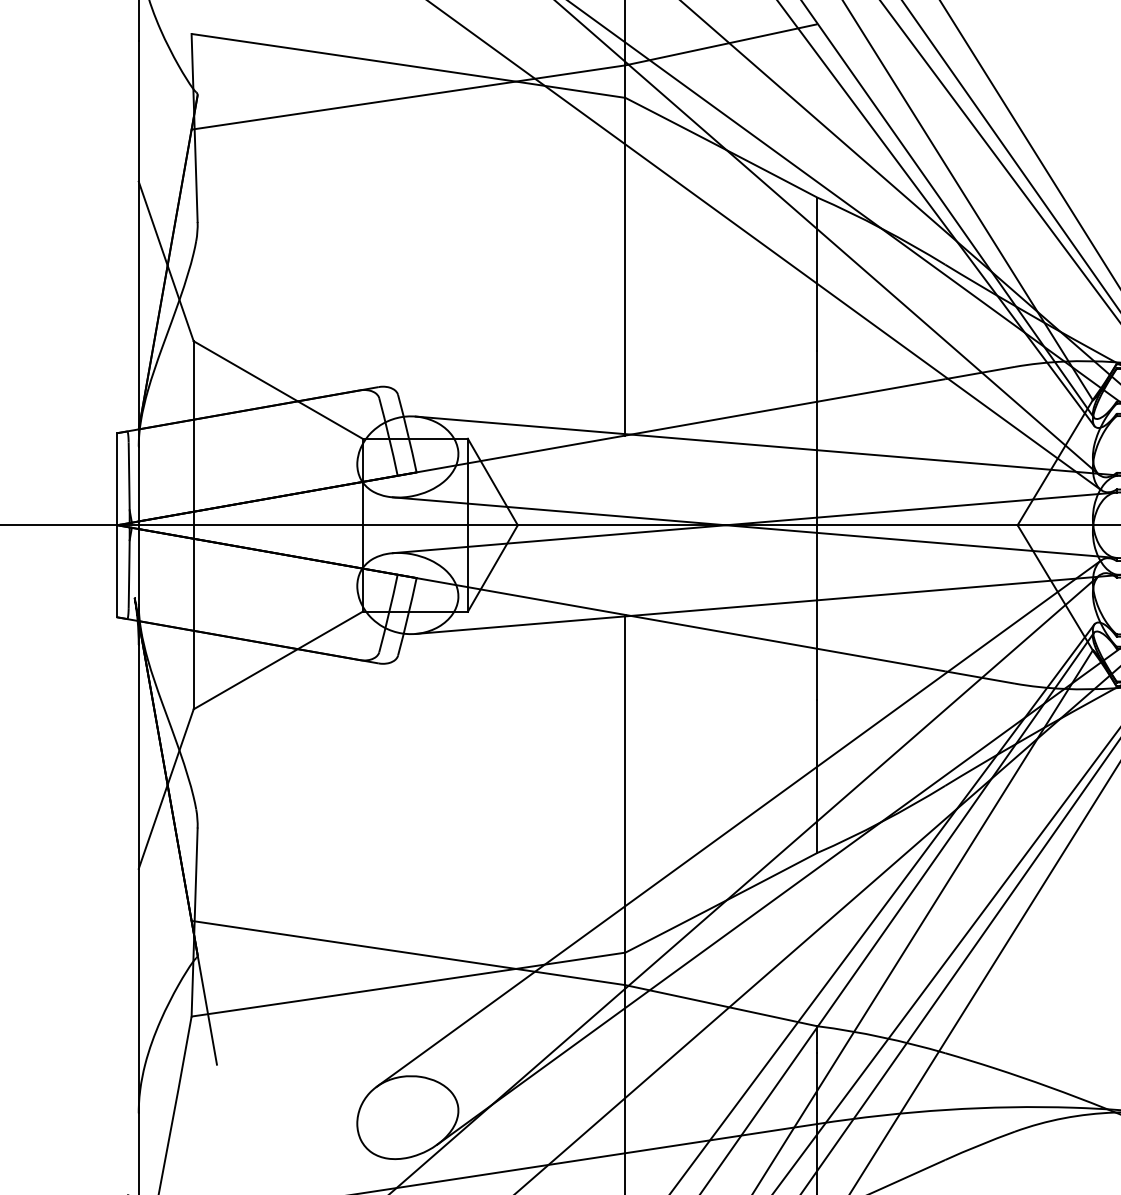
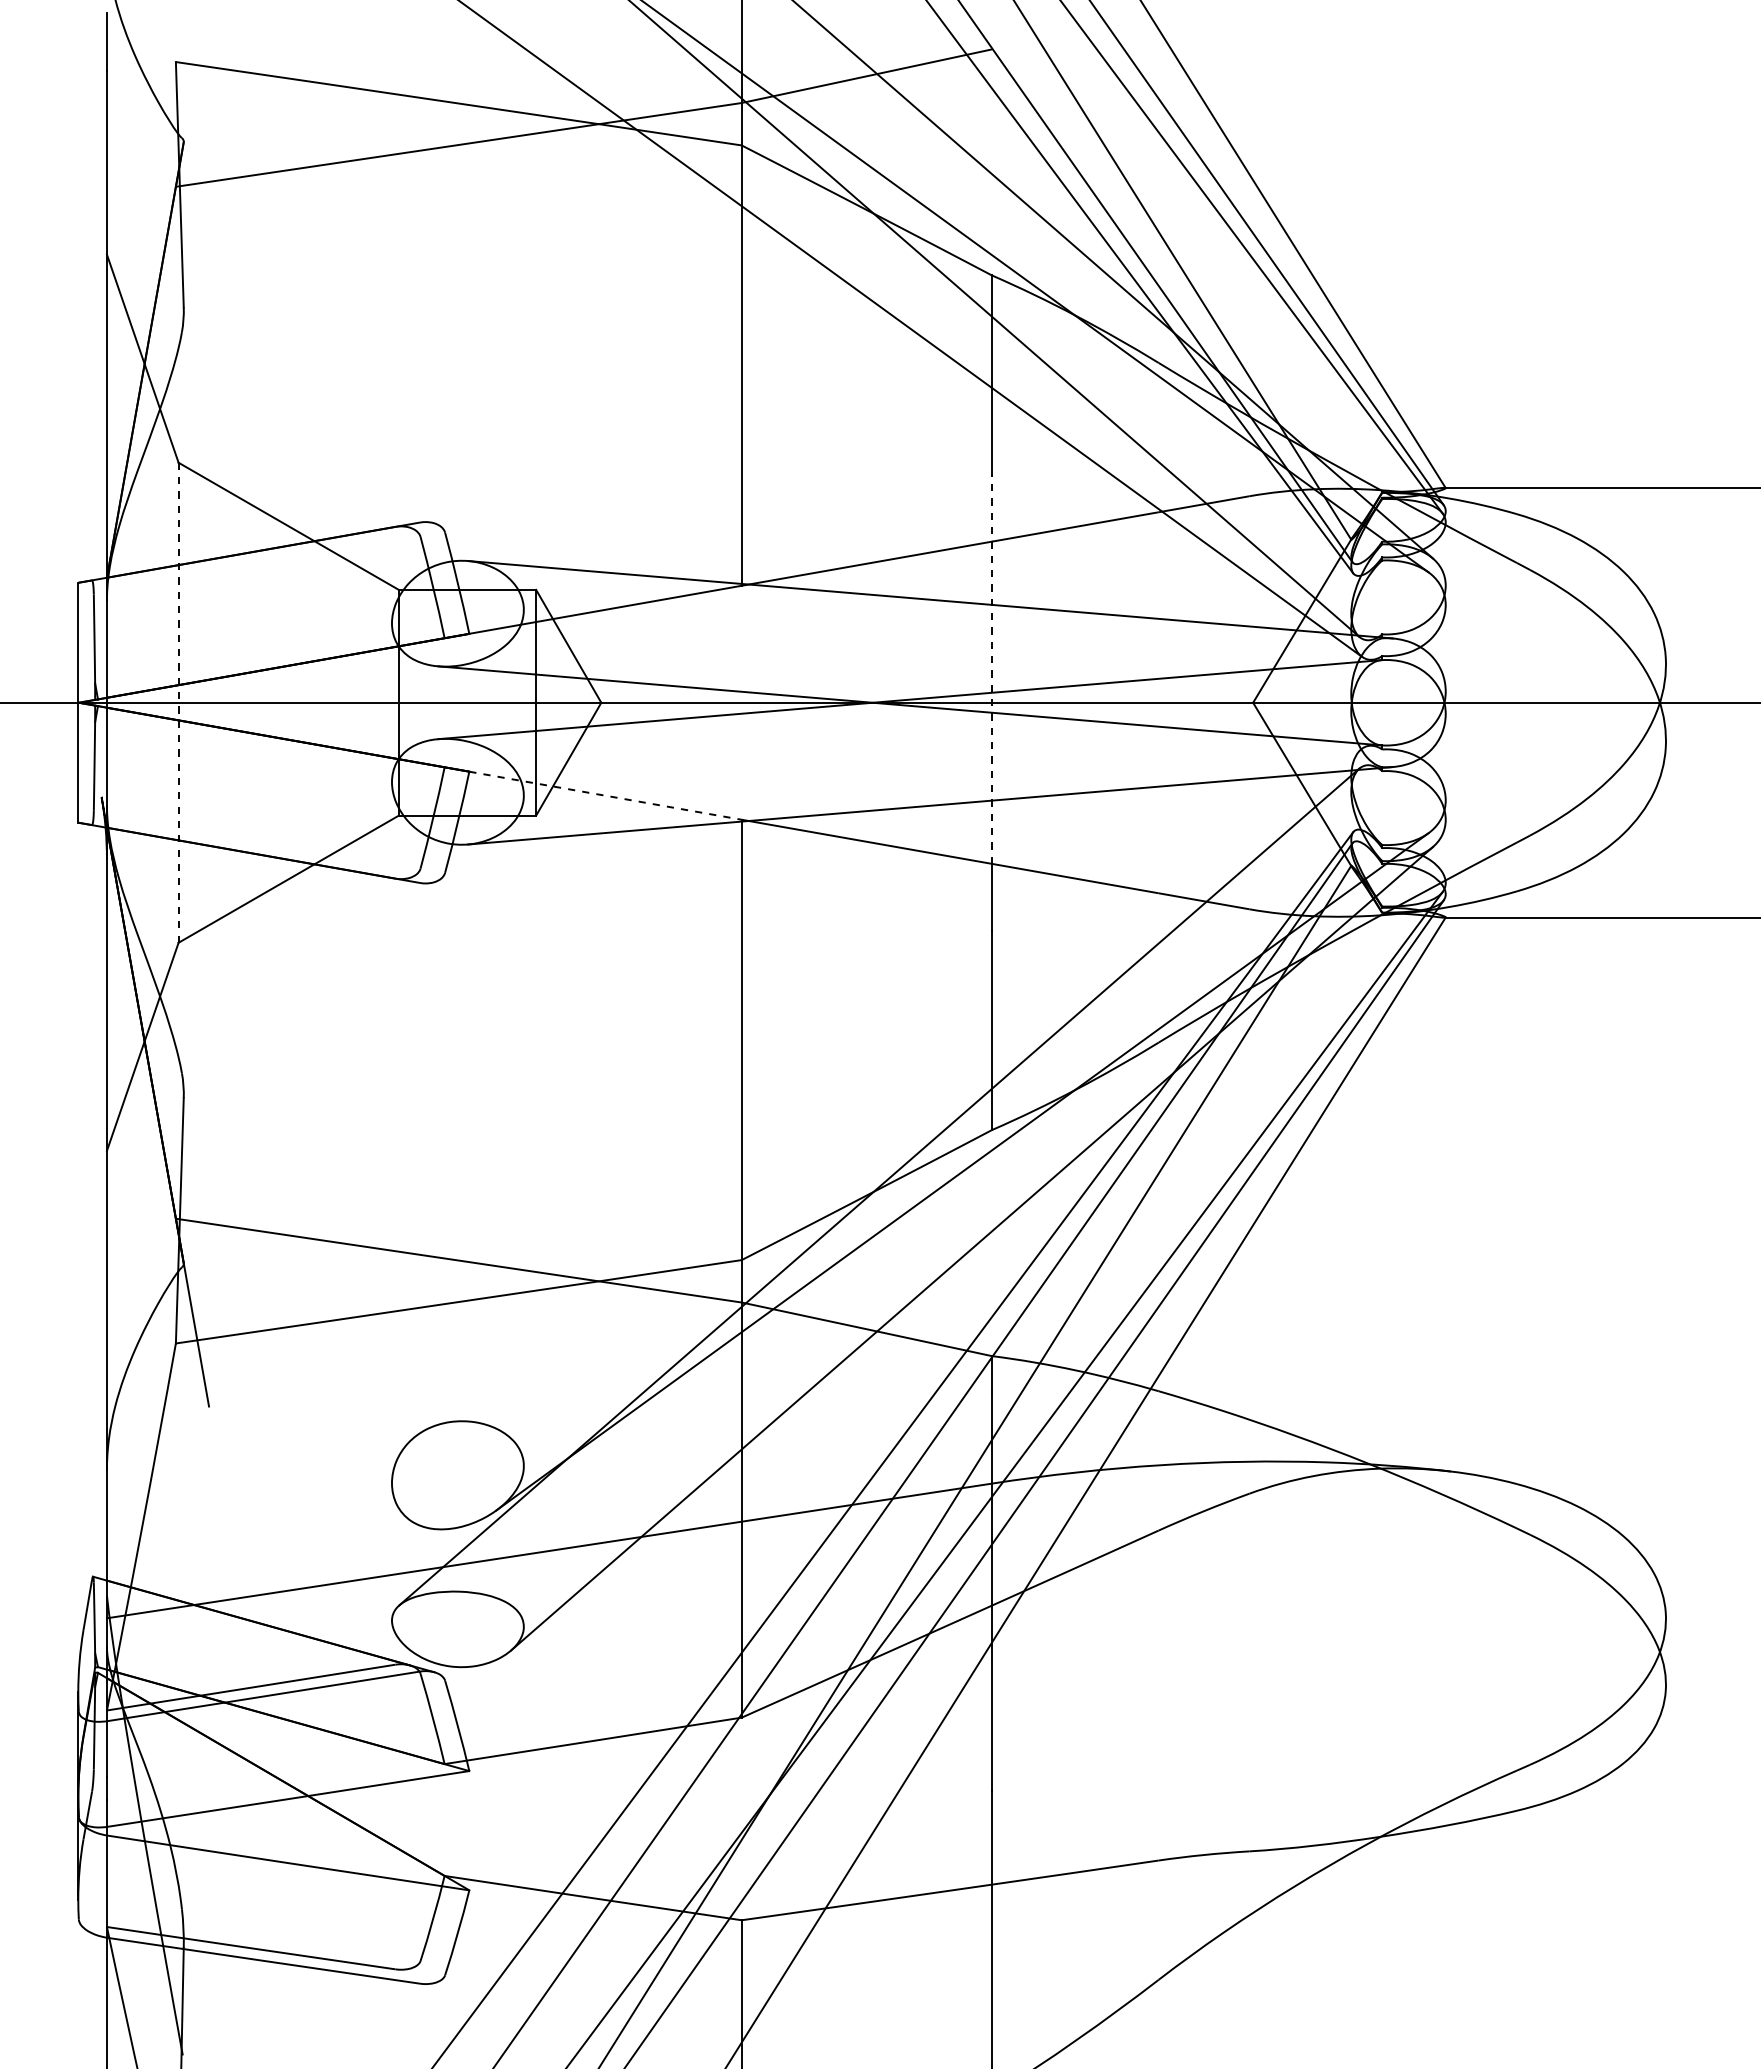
line: (817, 498) -> (991, 668), solid -> dashed
line: (193, 525) -> (178, 703), solid -> dashed
line: (521, 596) -> (606, 795), solid -> dashed
line: (738, 823) -> (889, 1091), removed

